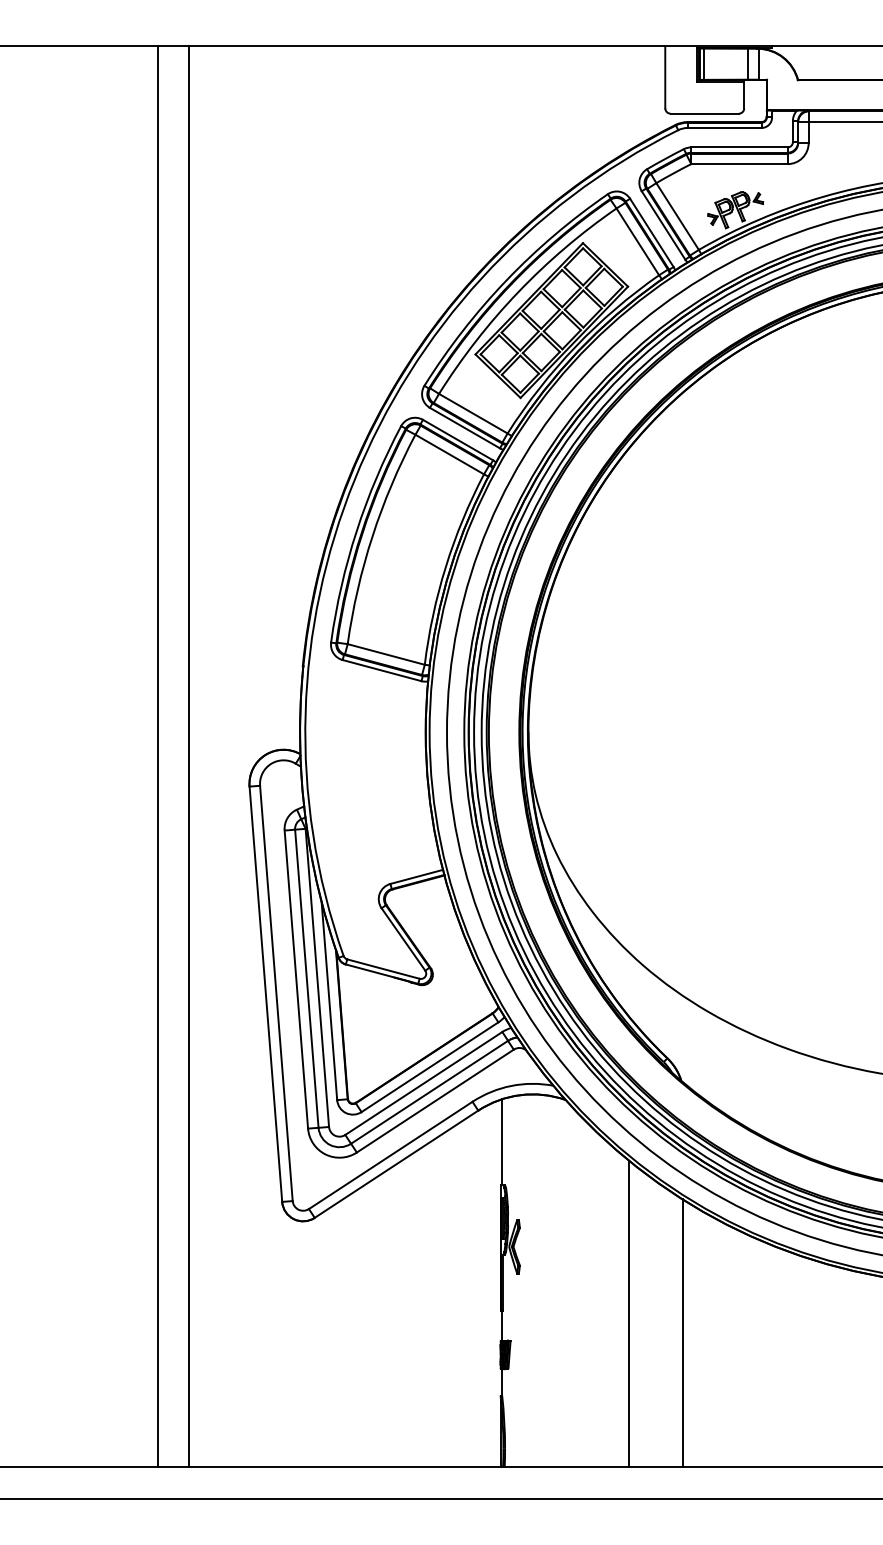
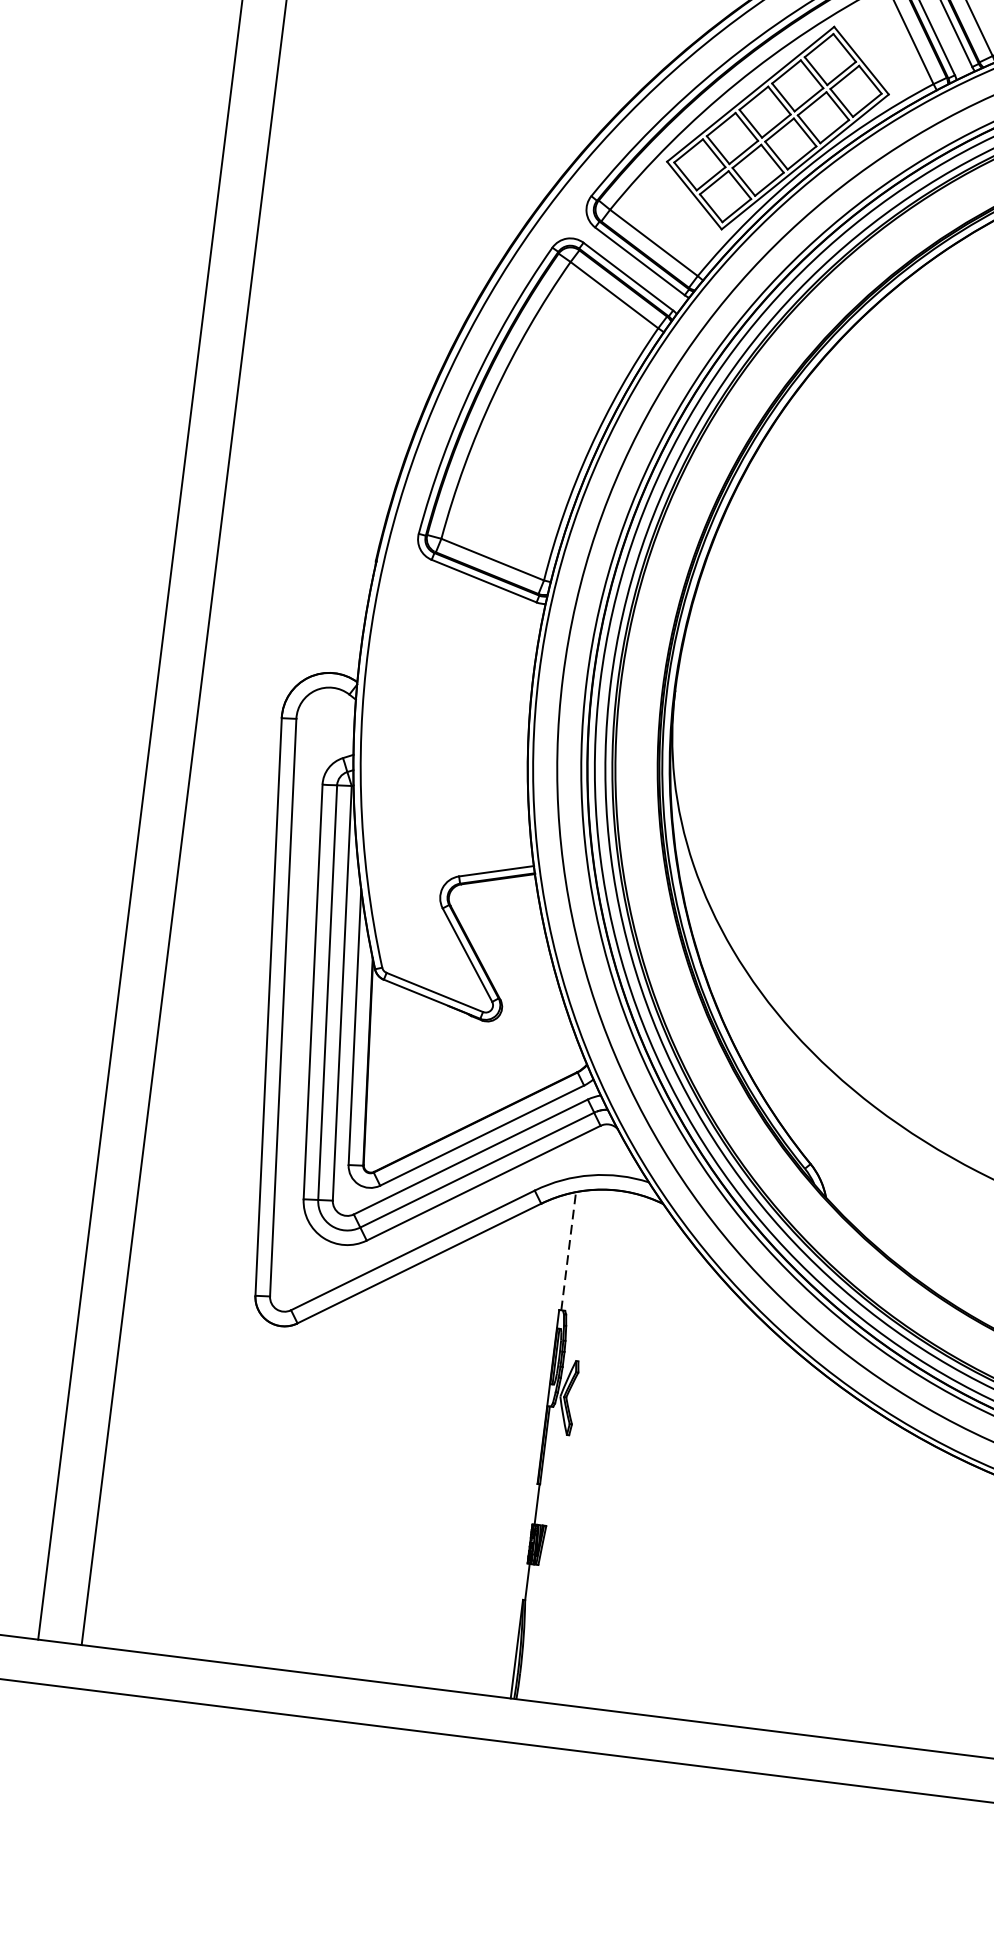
line: (502, 1142) -> (569, 1251), solid -> dashed
line: (629, 1313) -> (714, 1509), removed
line: (682, 1333) -> (784, 1545), removed

